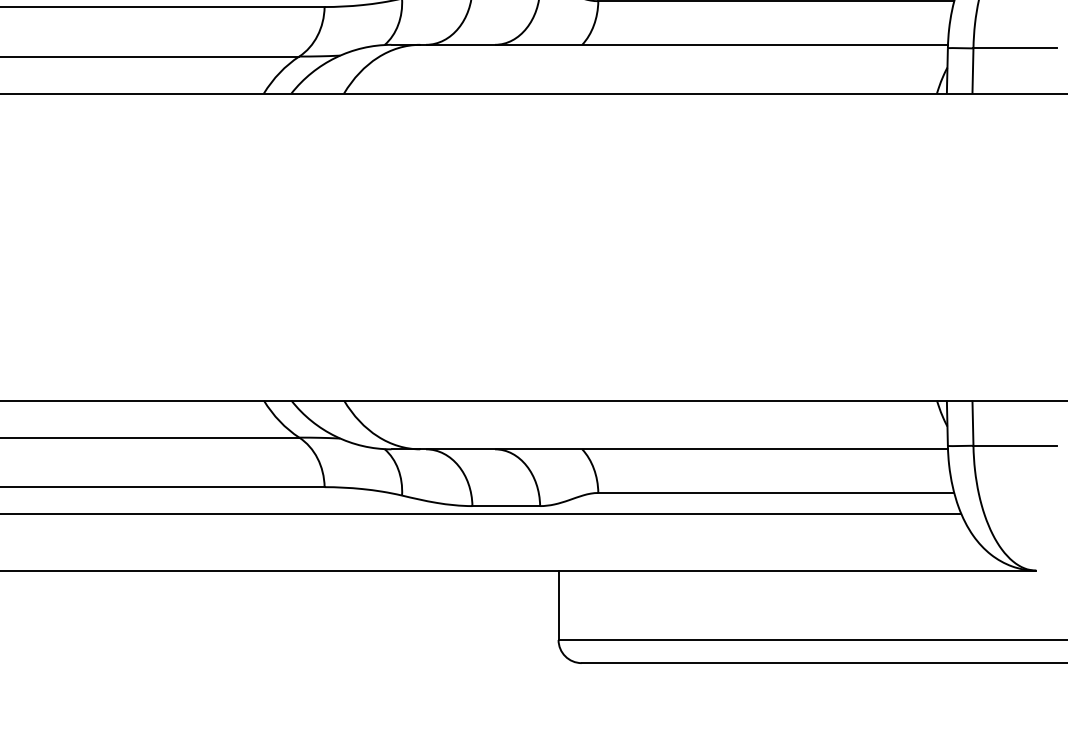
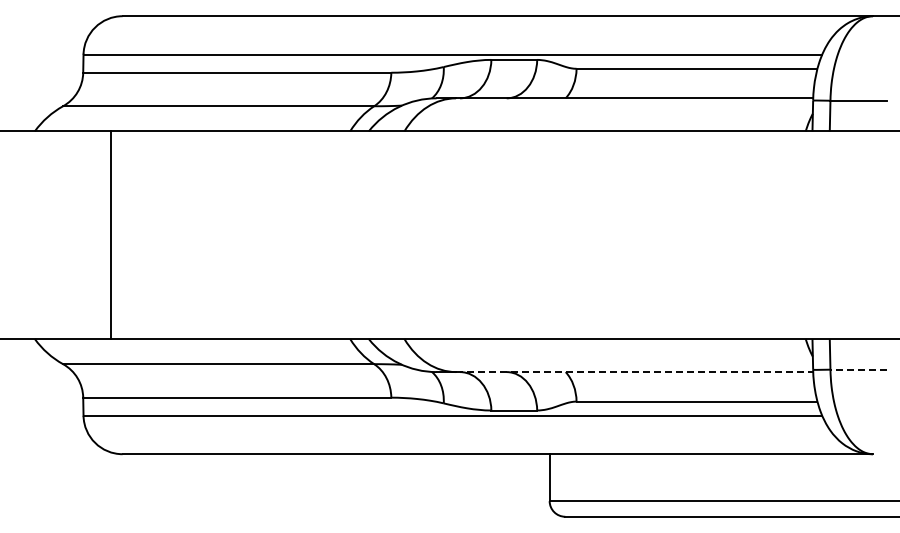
line: (1014, 445) -> (858, 369), solid -> dashed
line: (683, 449) -> (634, 372), solid -> dashed

